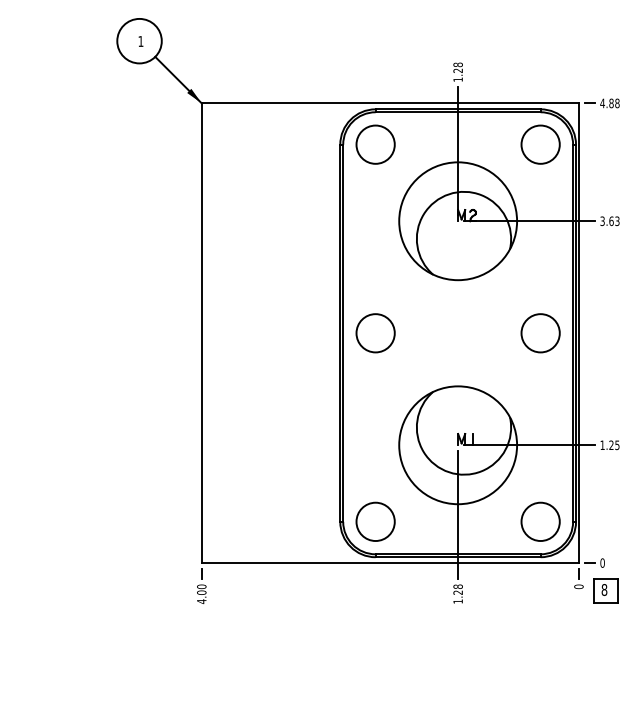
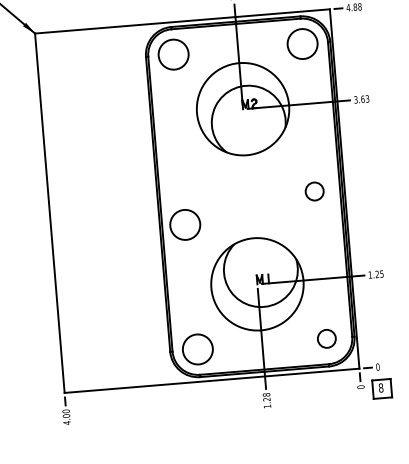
circle: (375, 333) -> (185, 225), moved
circle: (540, 333) -> (314, 191), size x0.6
circle: (540, 521) -> (326, 338), size x0.6

